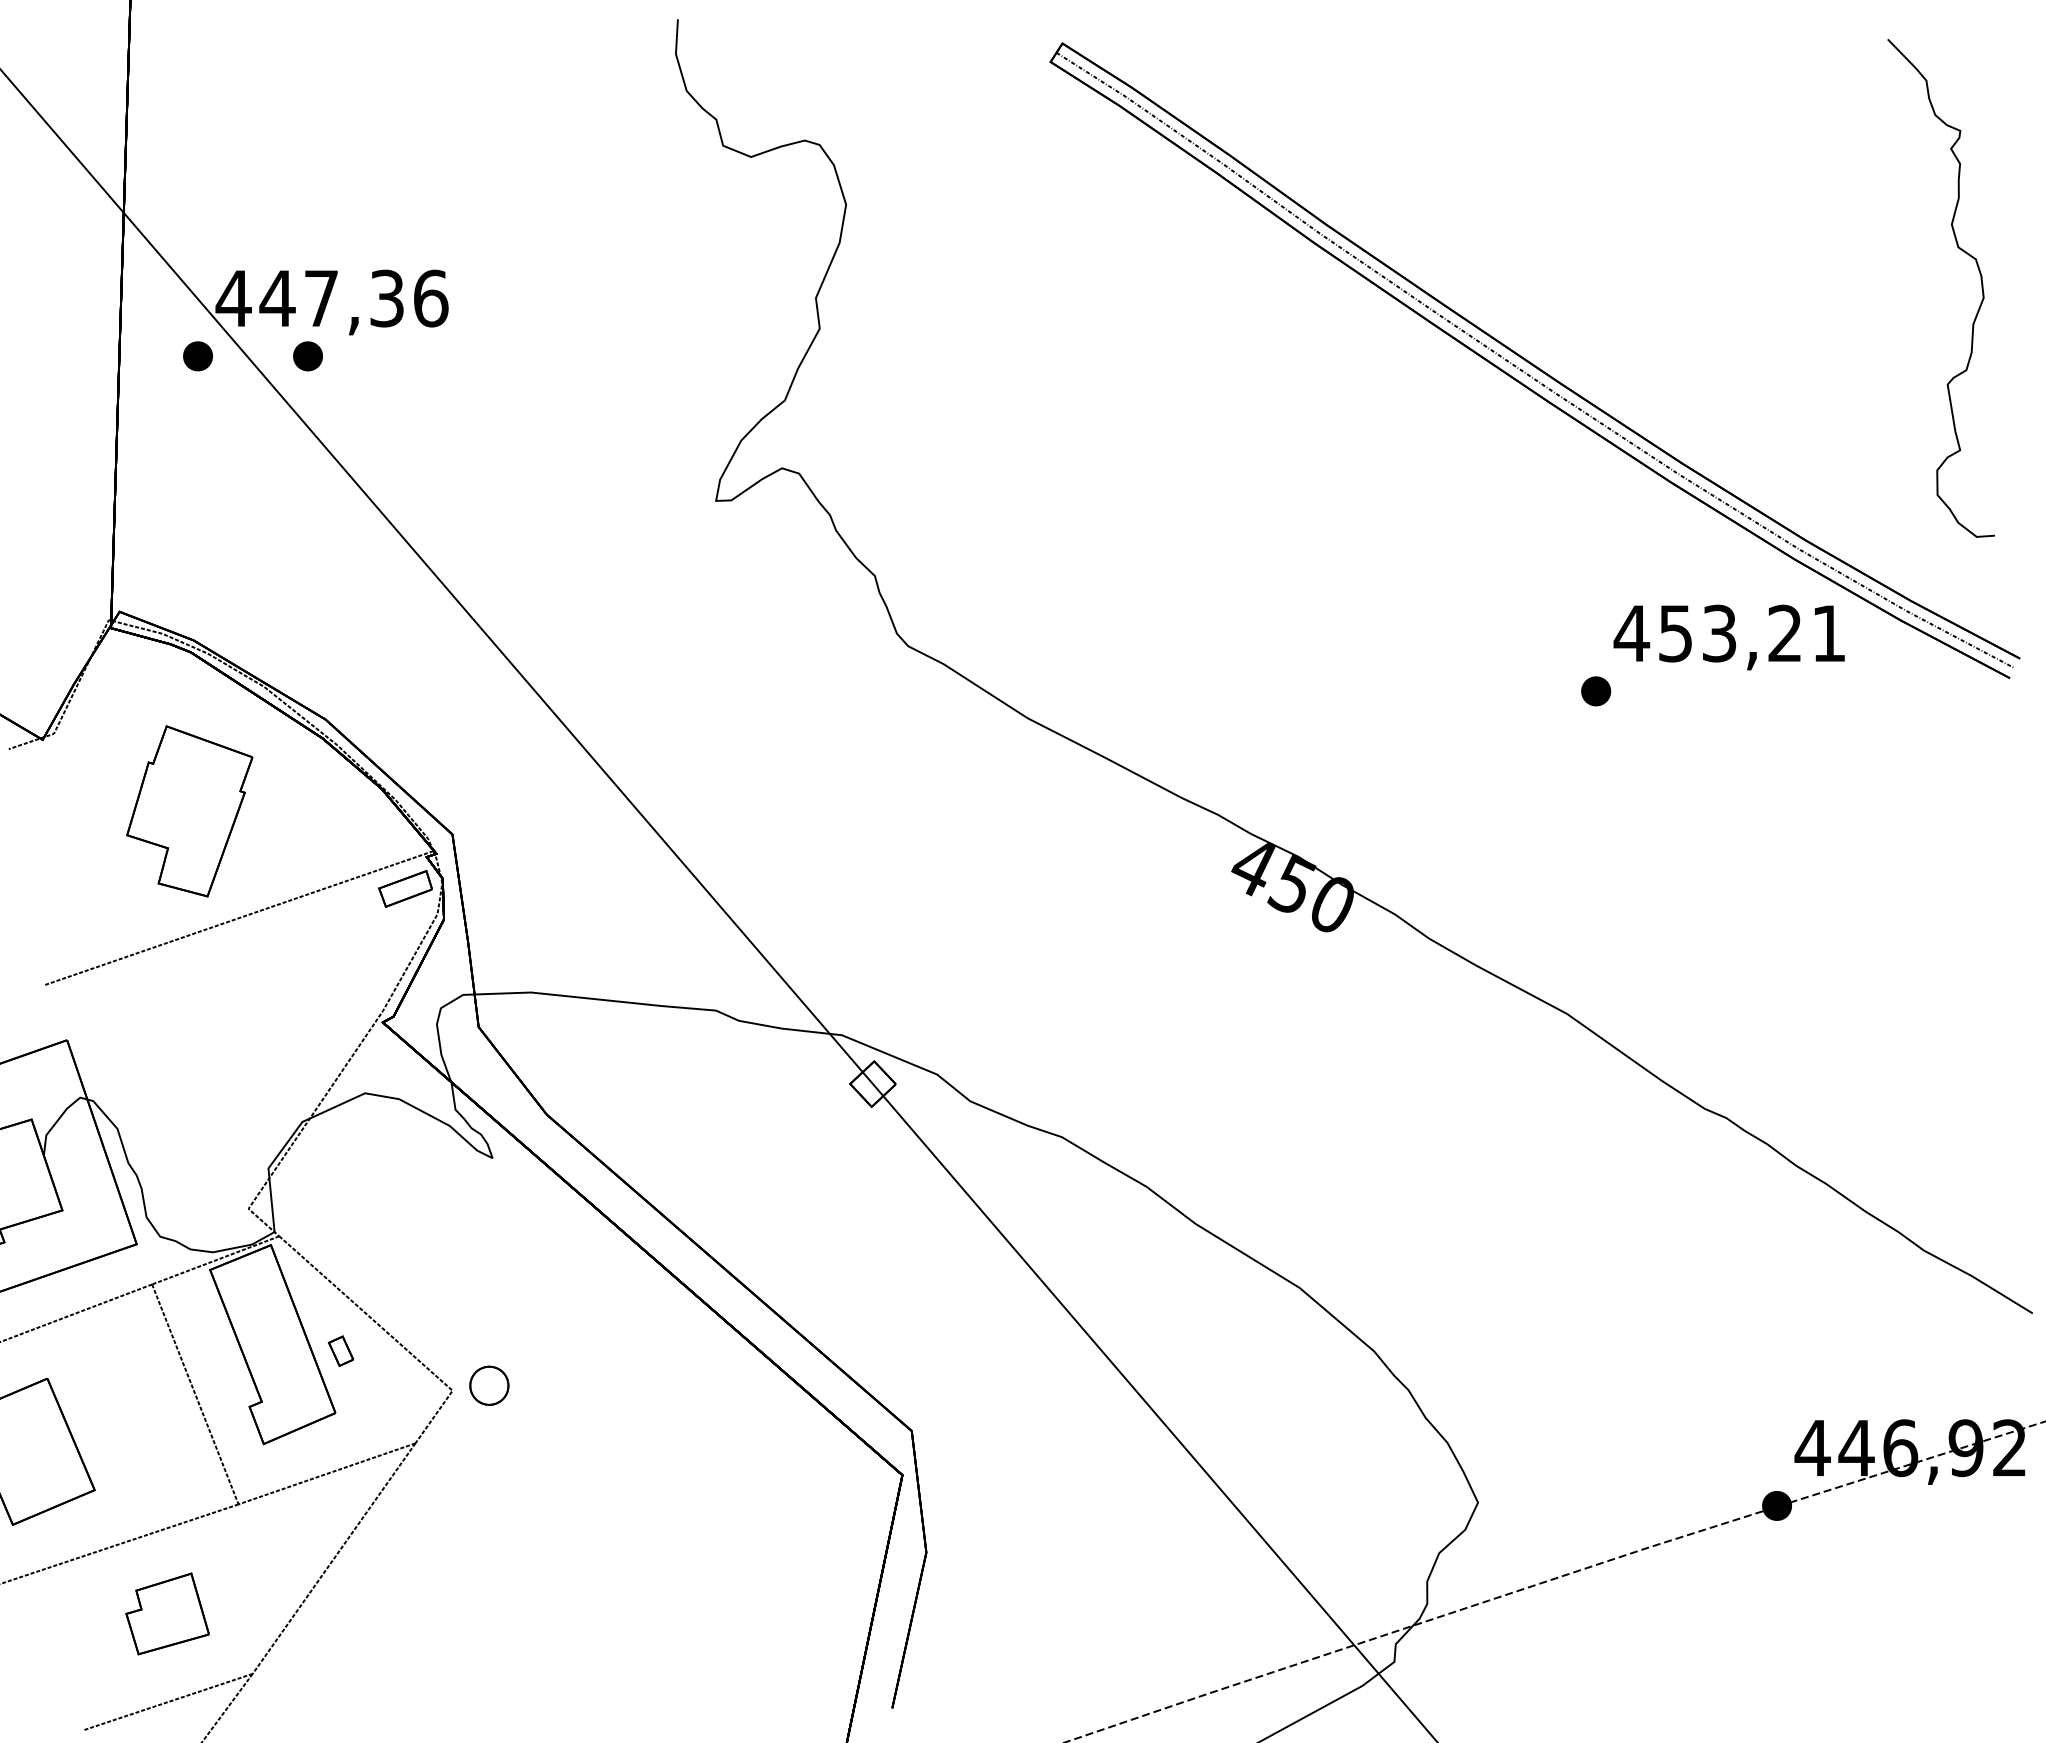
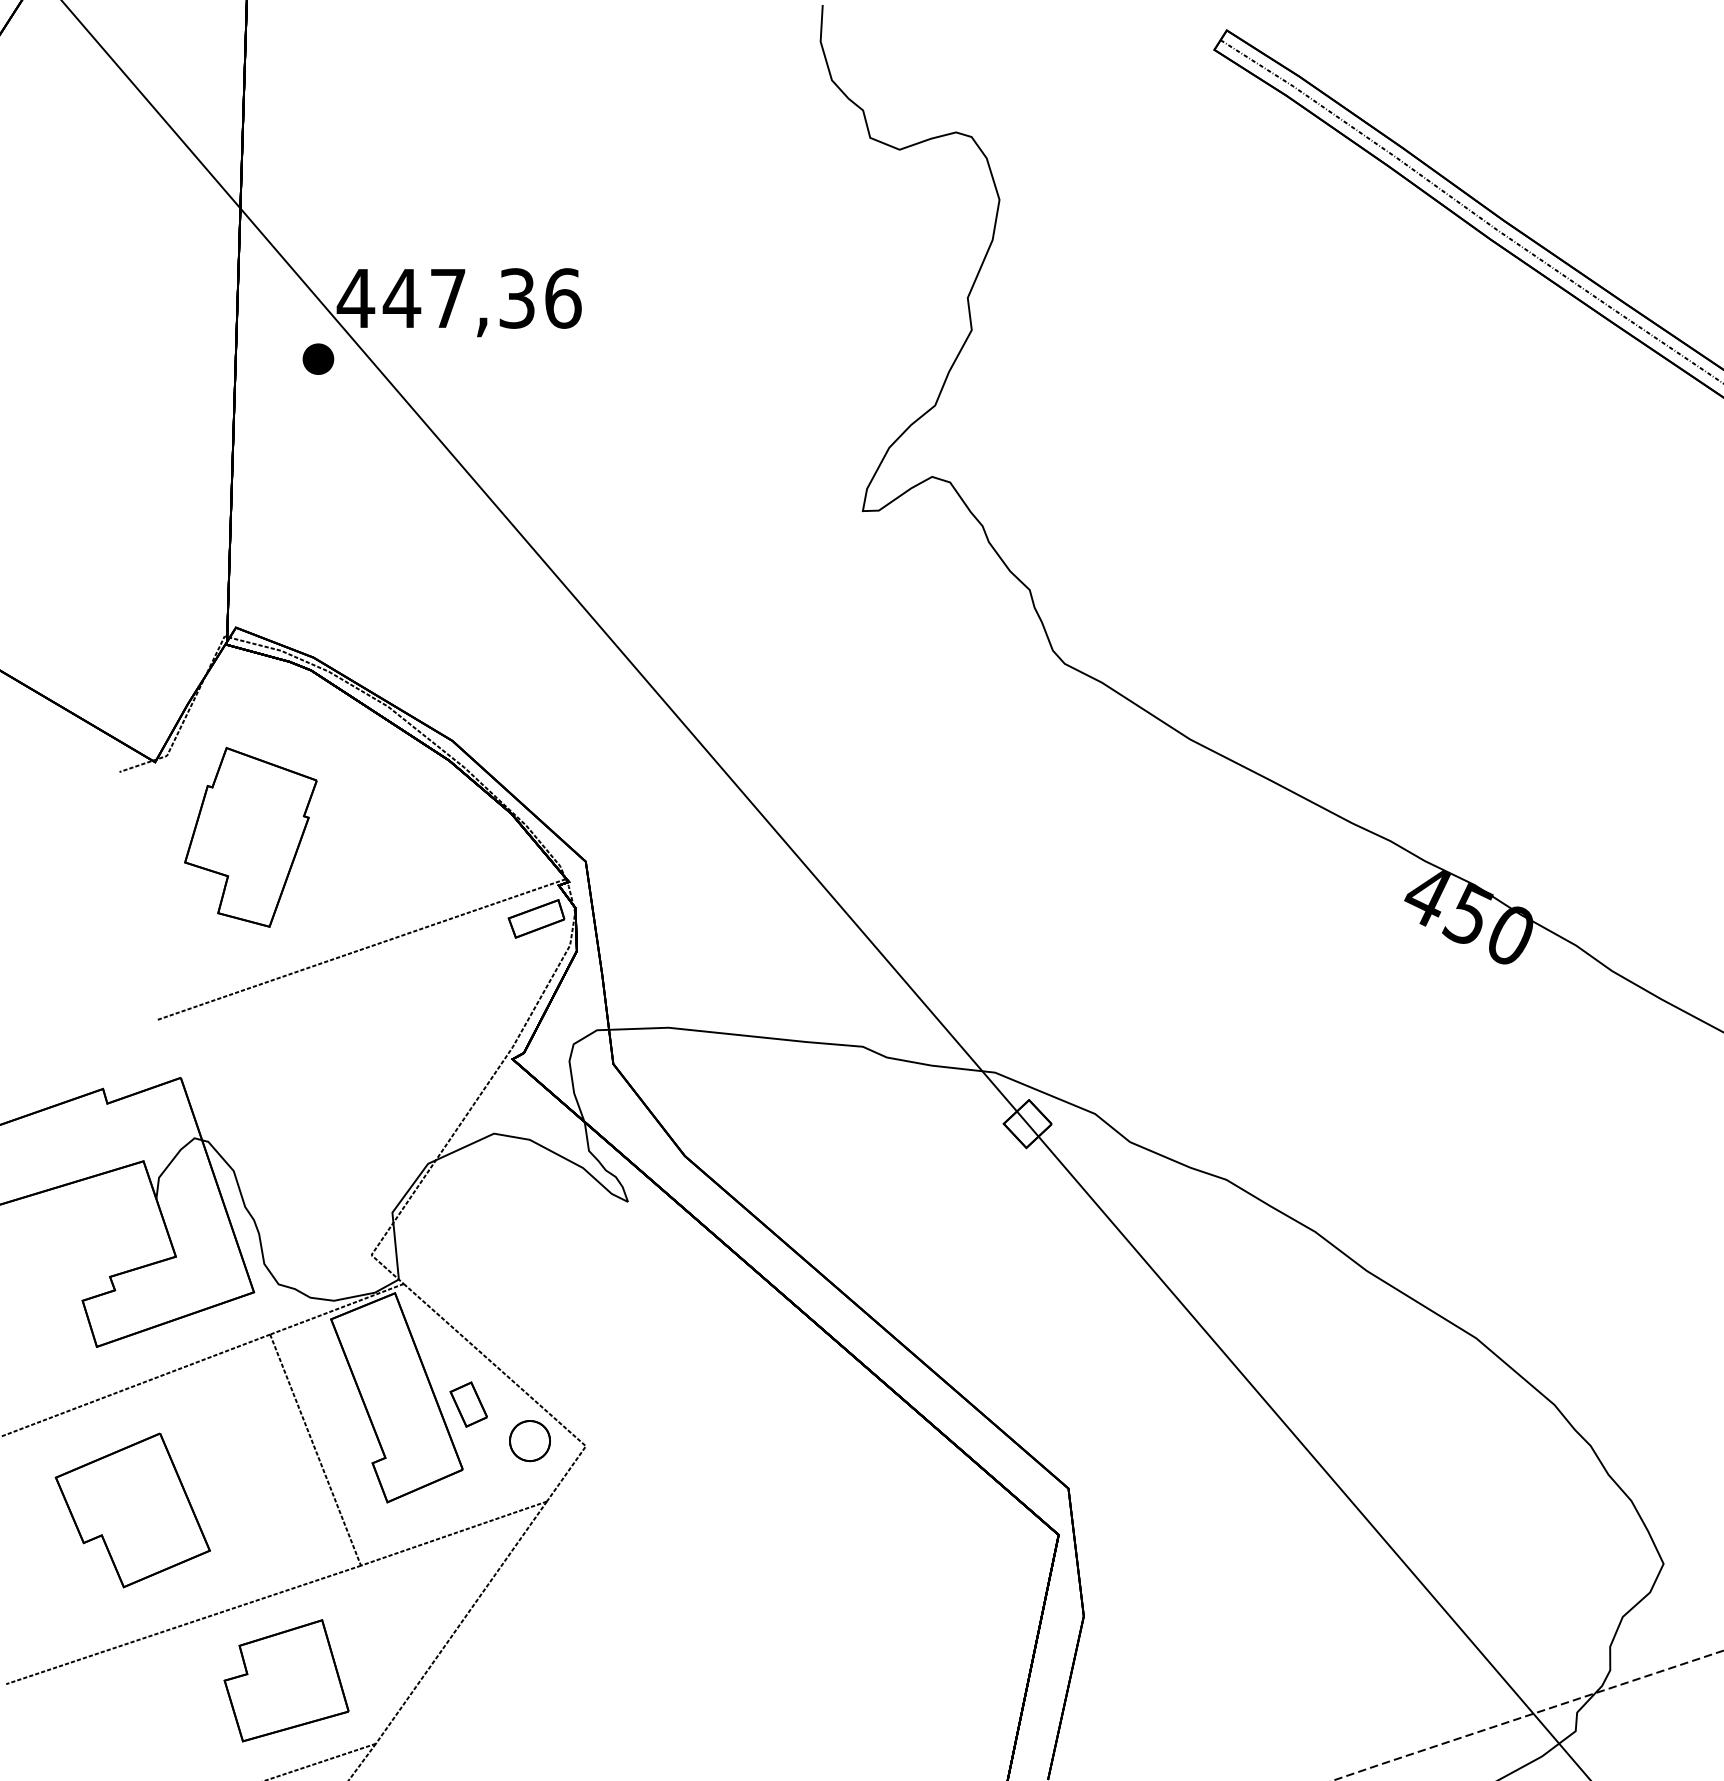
part: (307, 356) -> (433, 359), removed
part: (189, 811) -> (250, 837), moved
part: (340, 1351) -> (468, 1405), size x1.43
part: (489, 1385) -> (530, 1440), moved
part: (167, 1613) -> (286, 1680), size x1.43

